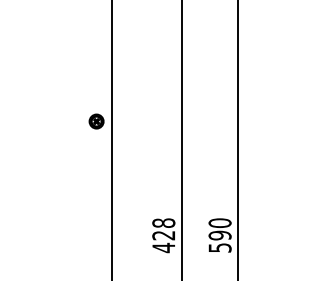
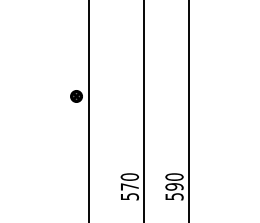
text: (163, 235) -> (129, 186), 428 -> 570

